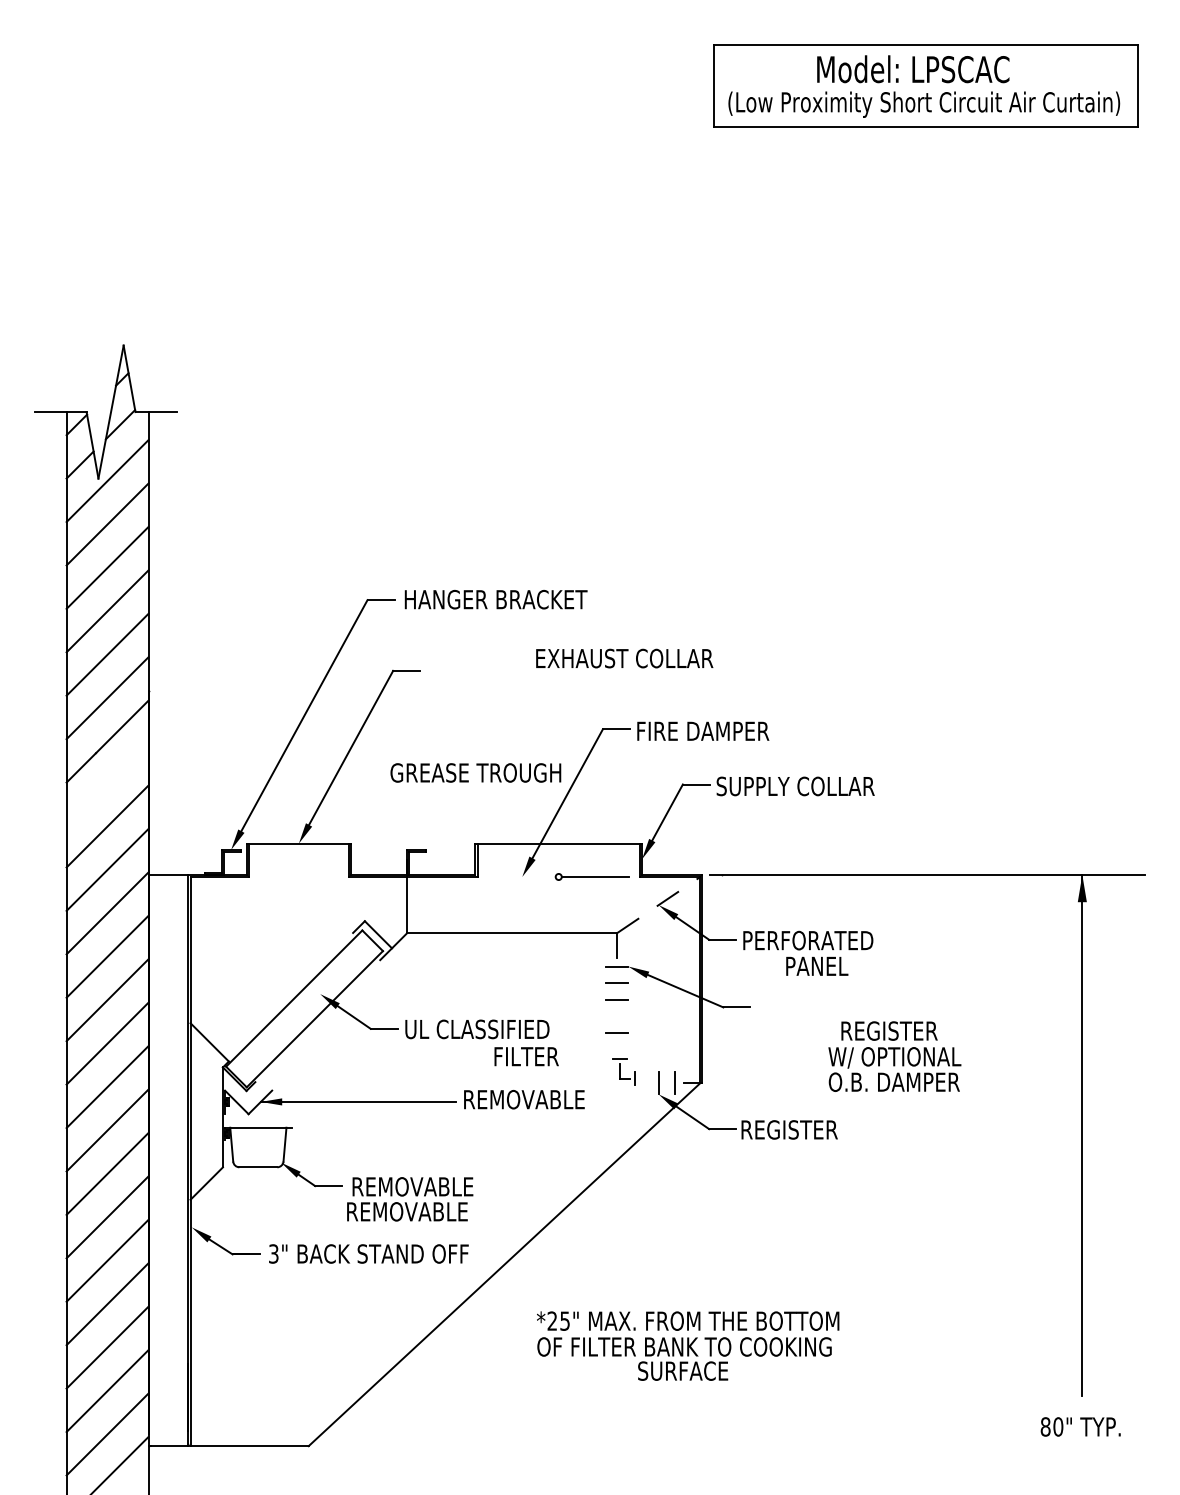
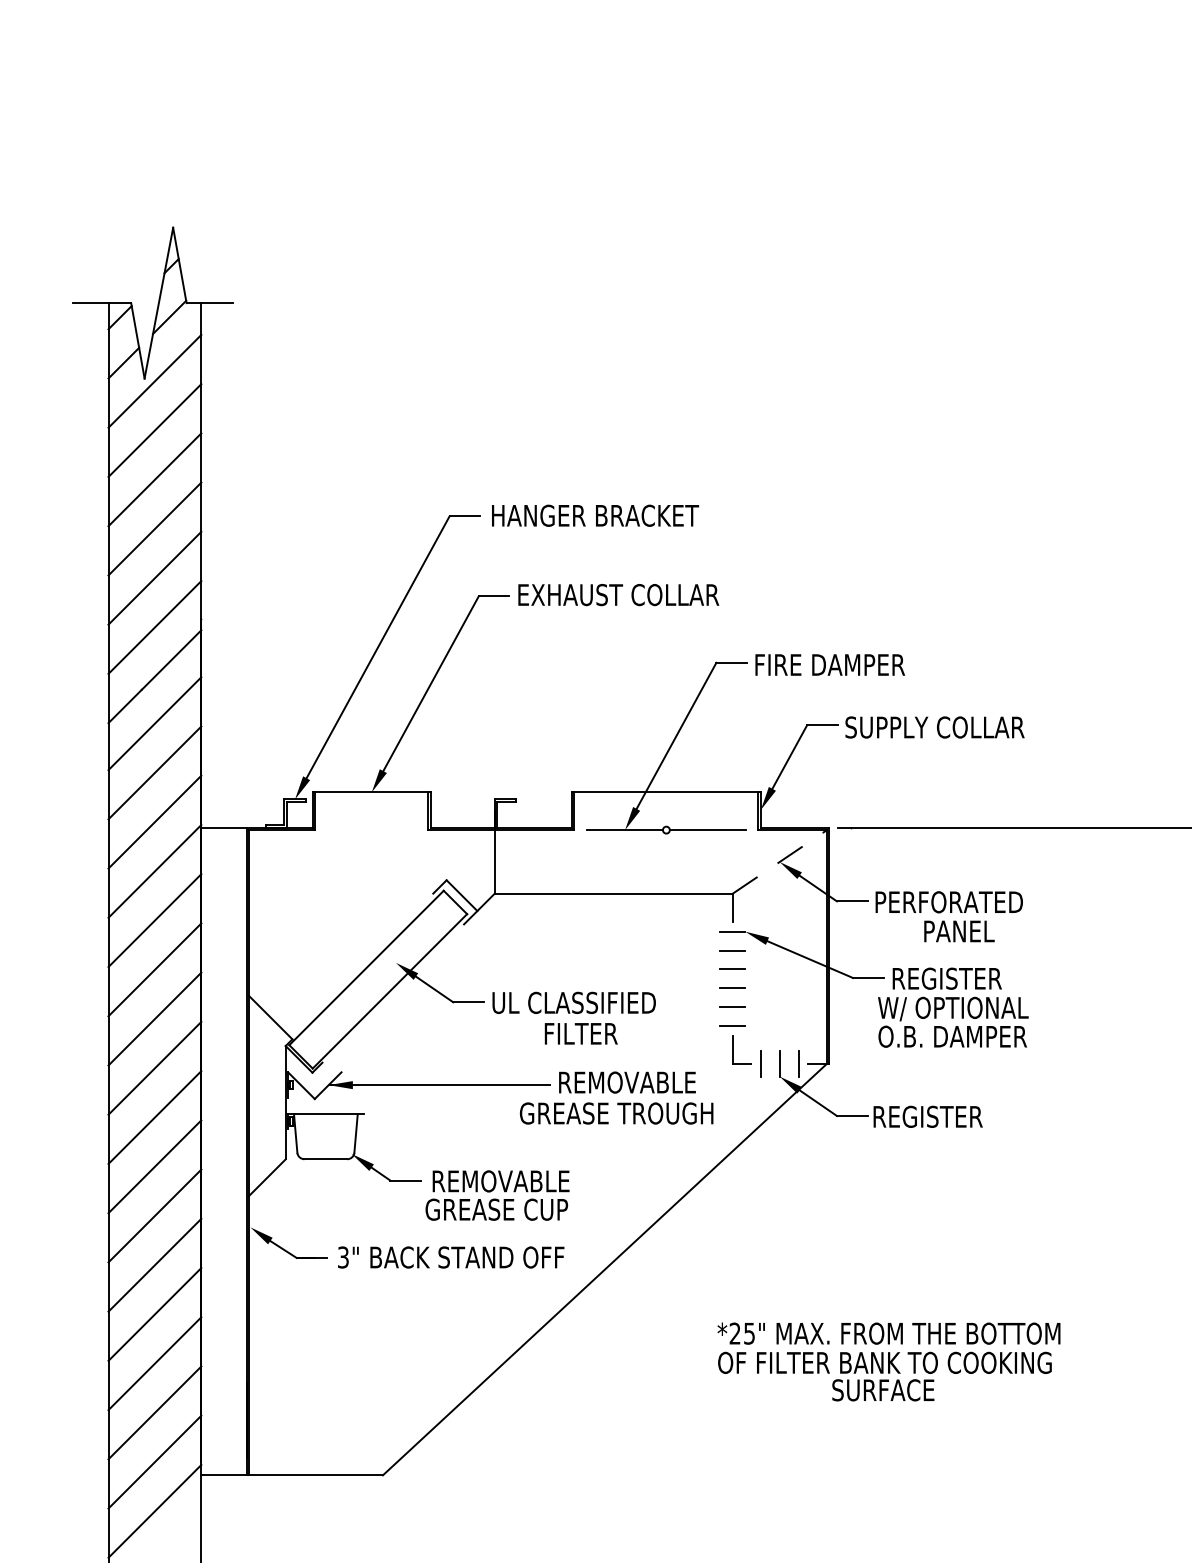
text: (624, 658) -> (618, 594), moved
text: (475, 772) -> (616, 1112), moved
line: (107, 783) -> (154, 724), added
line: (521, 876) -> (624, 829), added
line: (616, 1016) -> (731, 988), added
text: (526, 1056) -> (581, 1033), moved
text: (894, 1056) -> (952, 1007), moved
part: (623, 1071) -> (739, 1050), size x1.67
text: (408, 1211) -> (496, 1209), REMOVABLE -> GREASE CUP
text: (688, 1345) -> (889, 1361), moved

